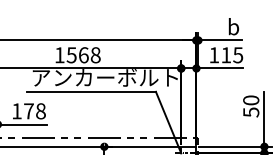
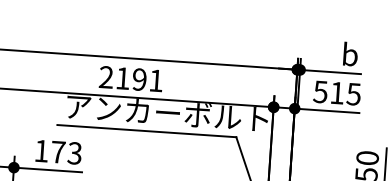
text: (77, 55) -> (130, 79), 1568 -> 2191
text: (214, 55) -> (321, 92), 115 -> 515
text: (40, 111) -> (74, 153), 178 -> 173

